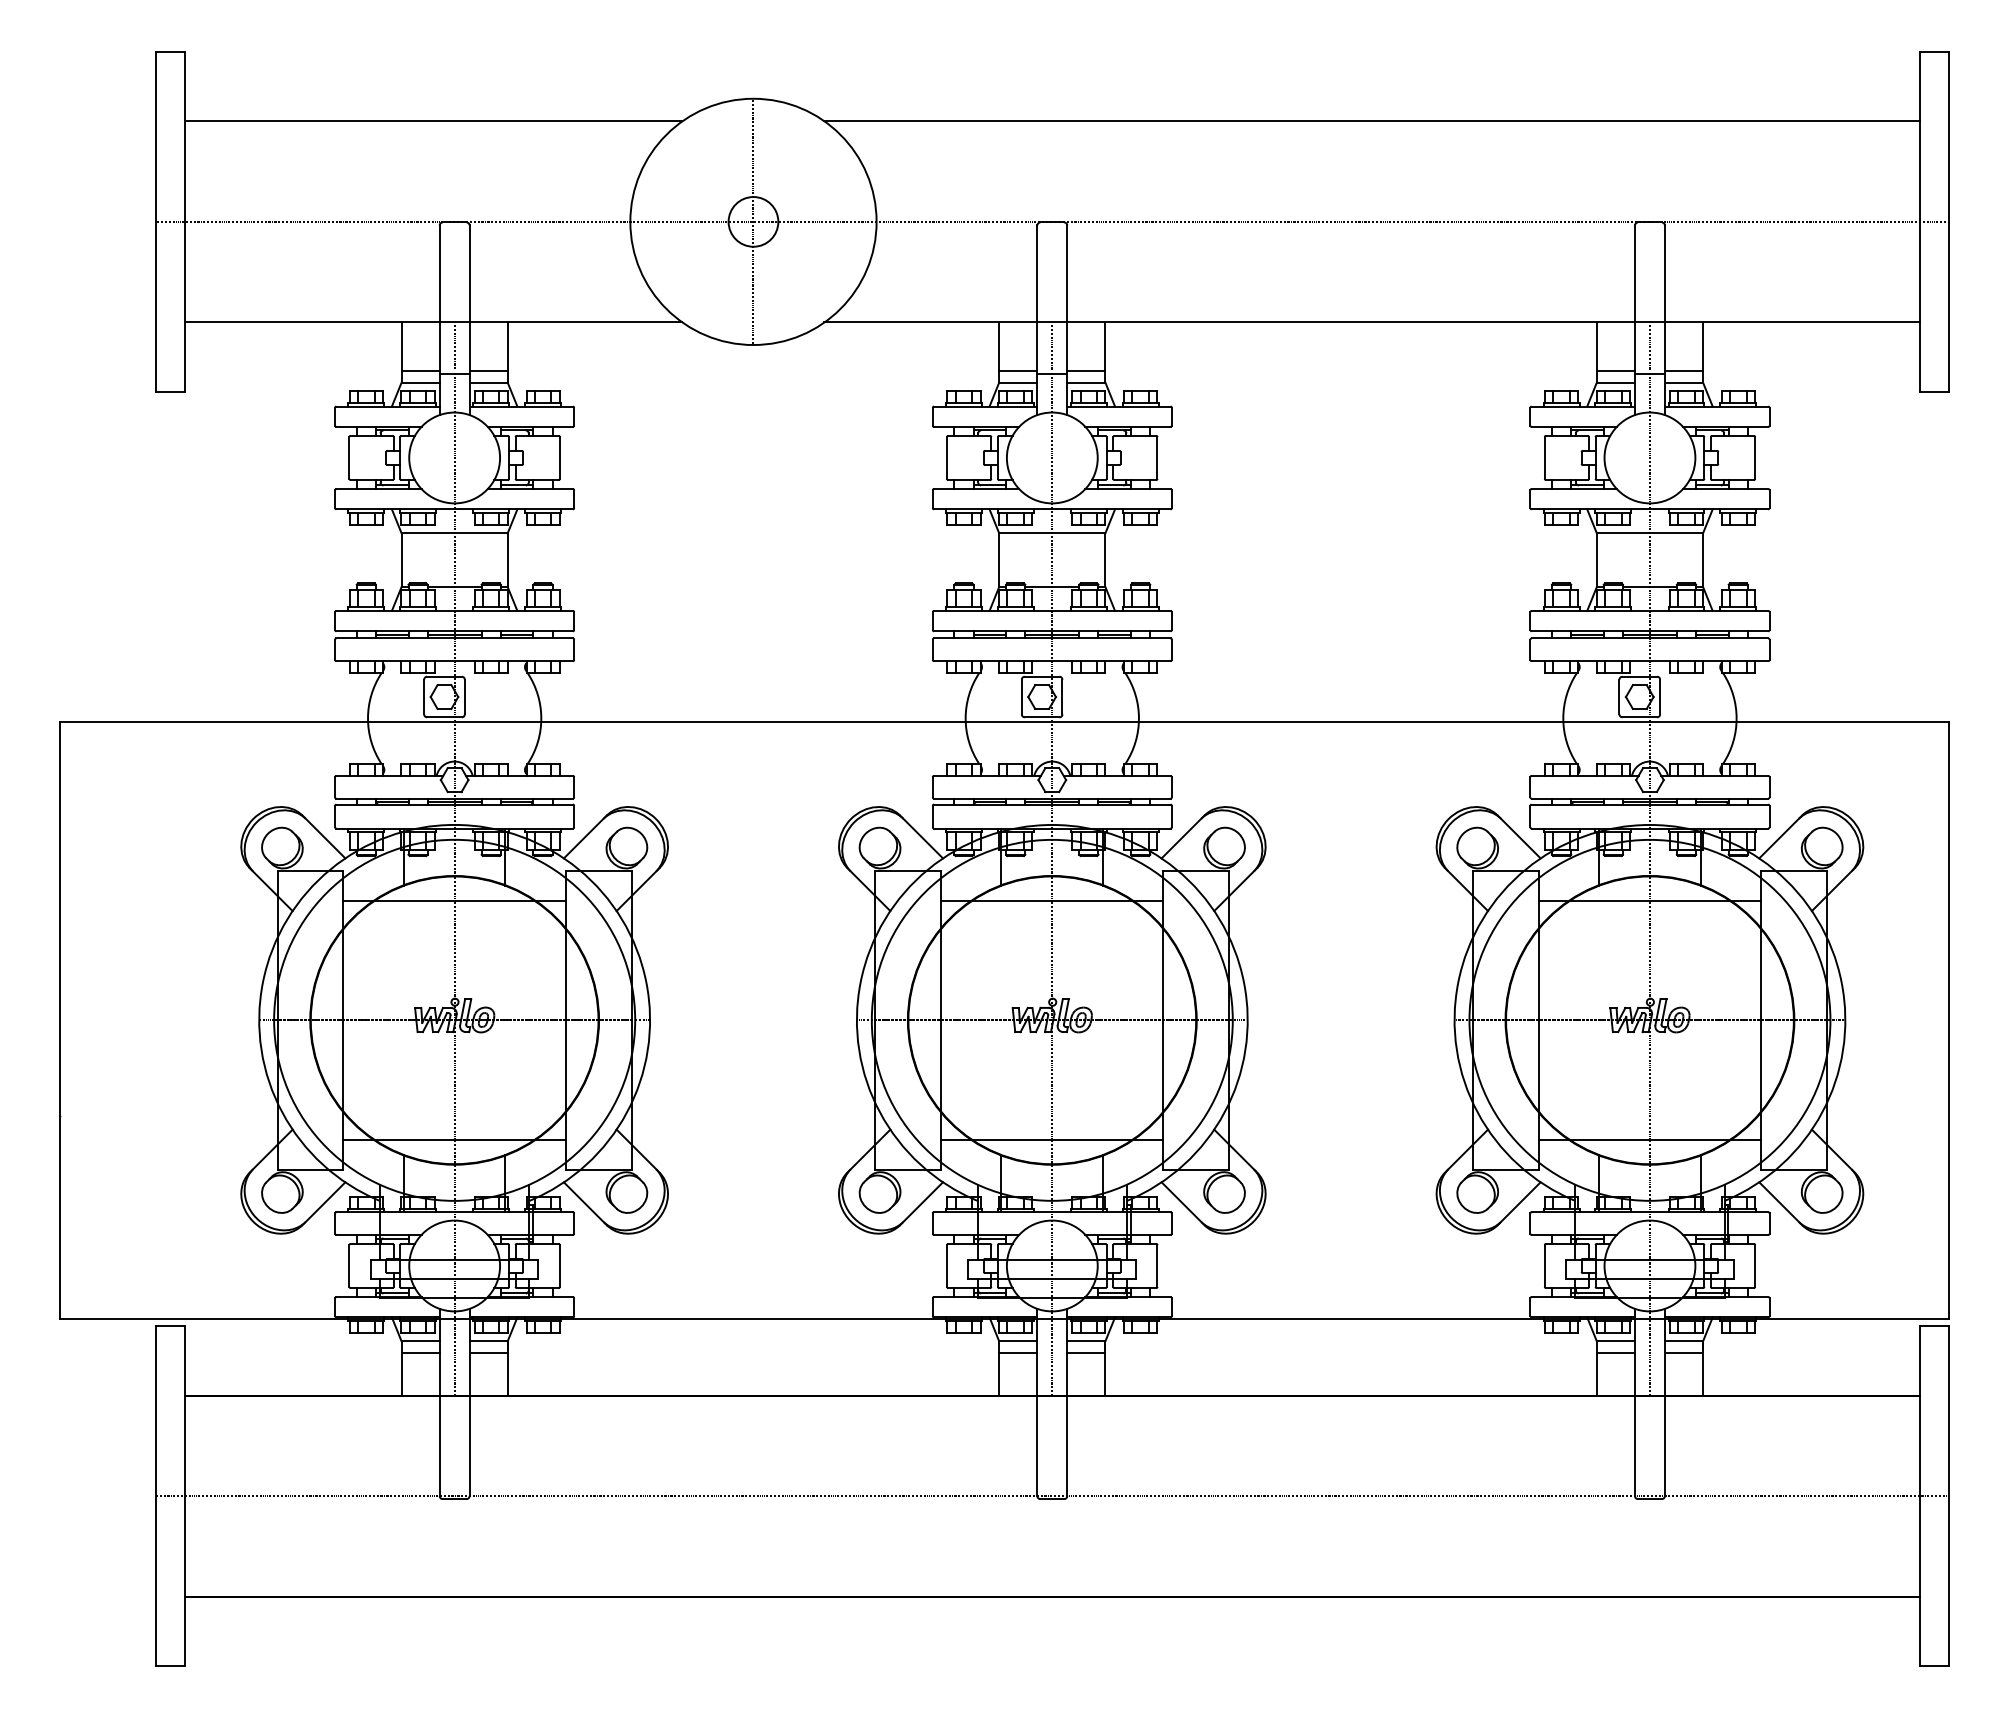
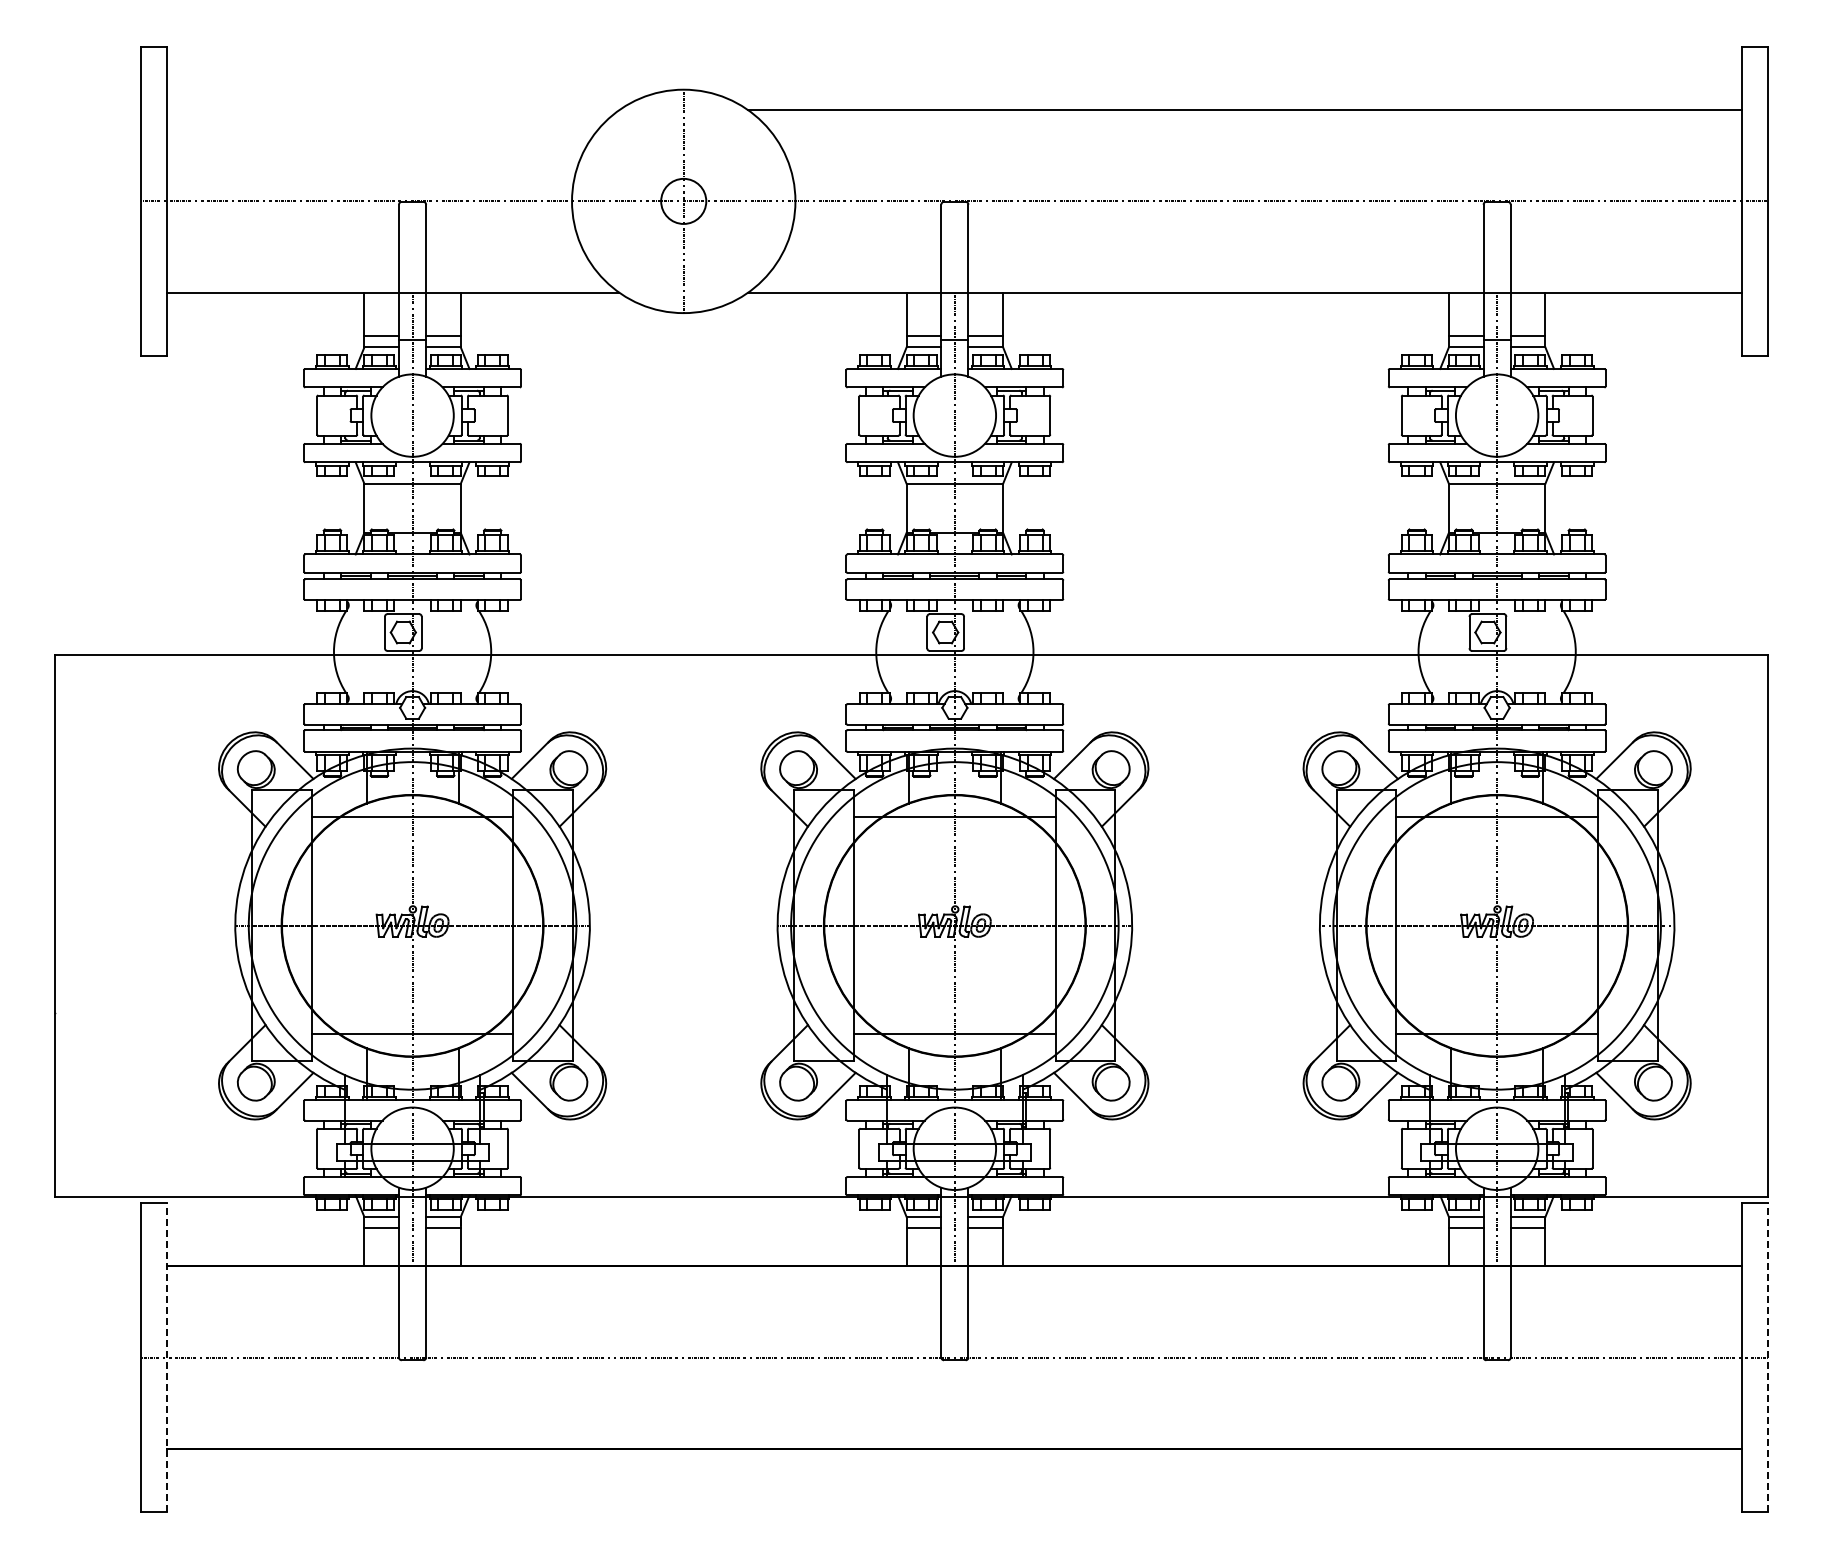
line: (433, 121) -> (393, 110), removed
line: (184, 1496) -> (167, 1357), solid -> dashed
line: (1948, 1496) -> (1768, 1357), solid -> dashed

